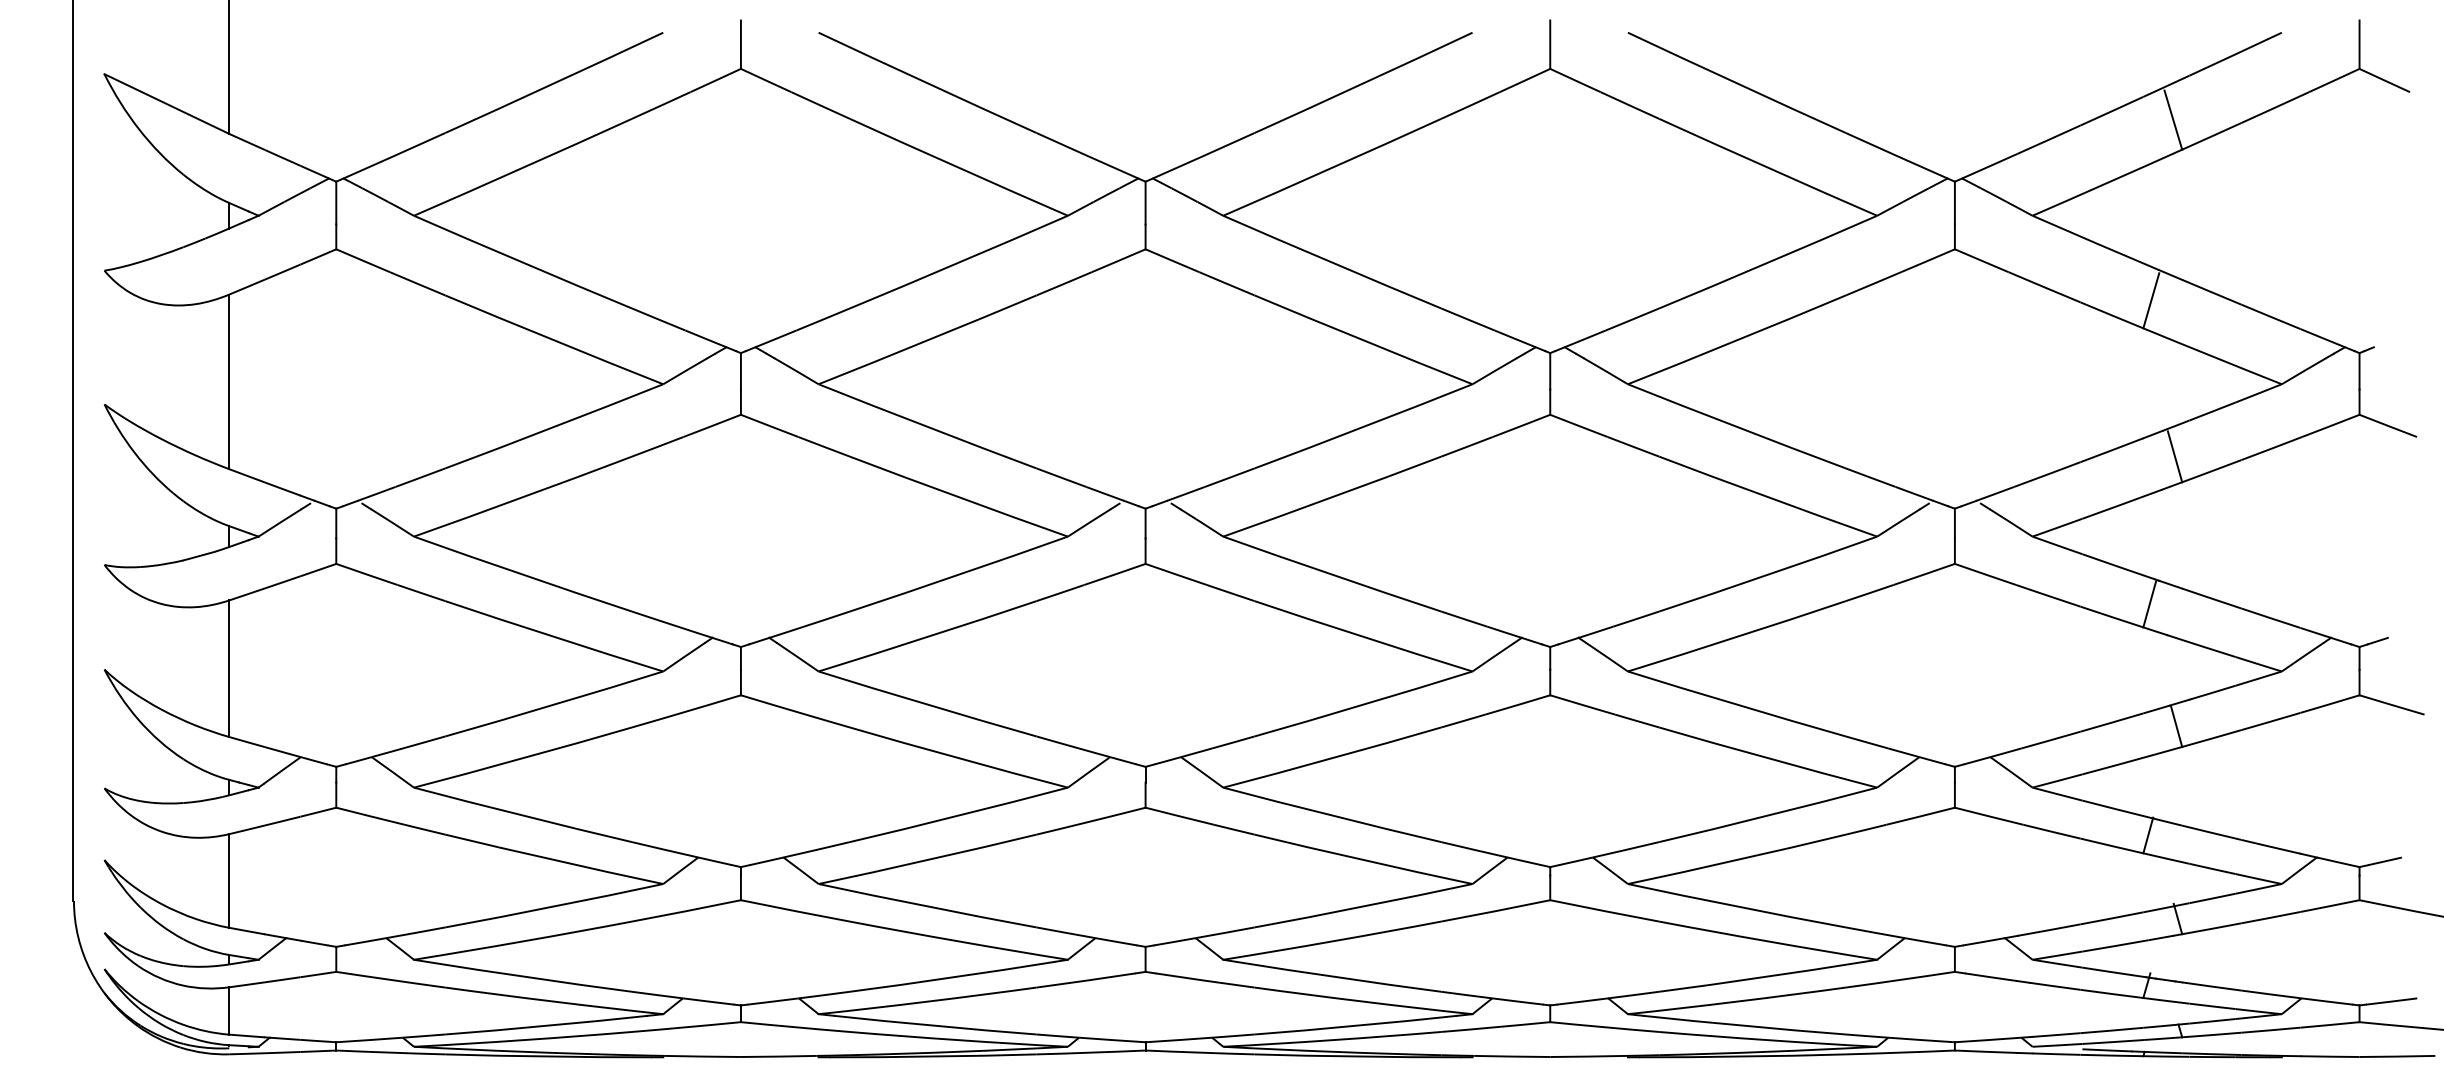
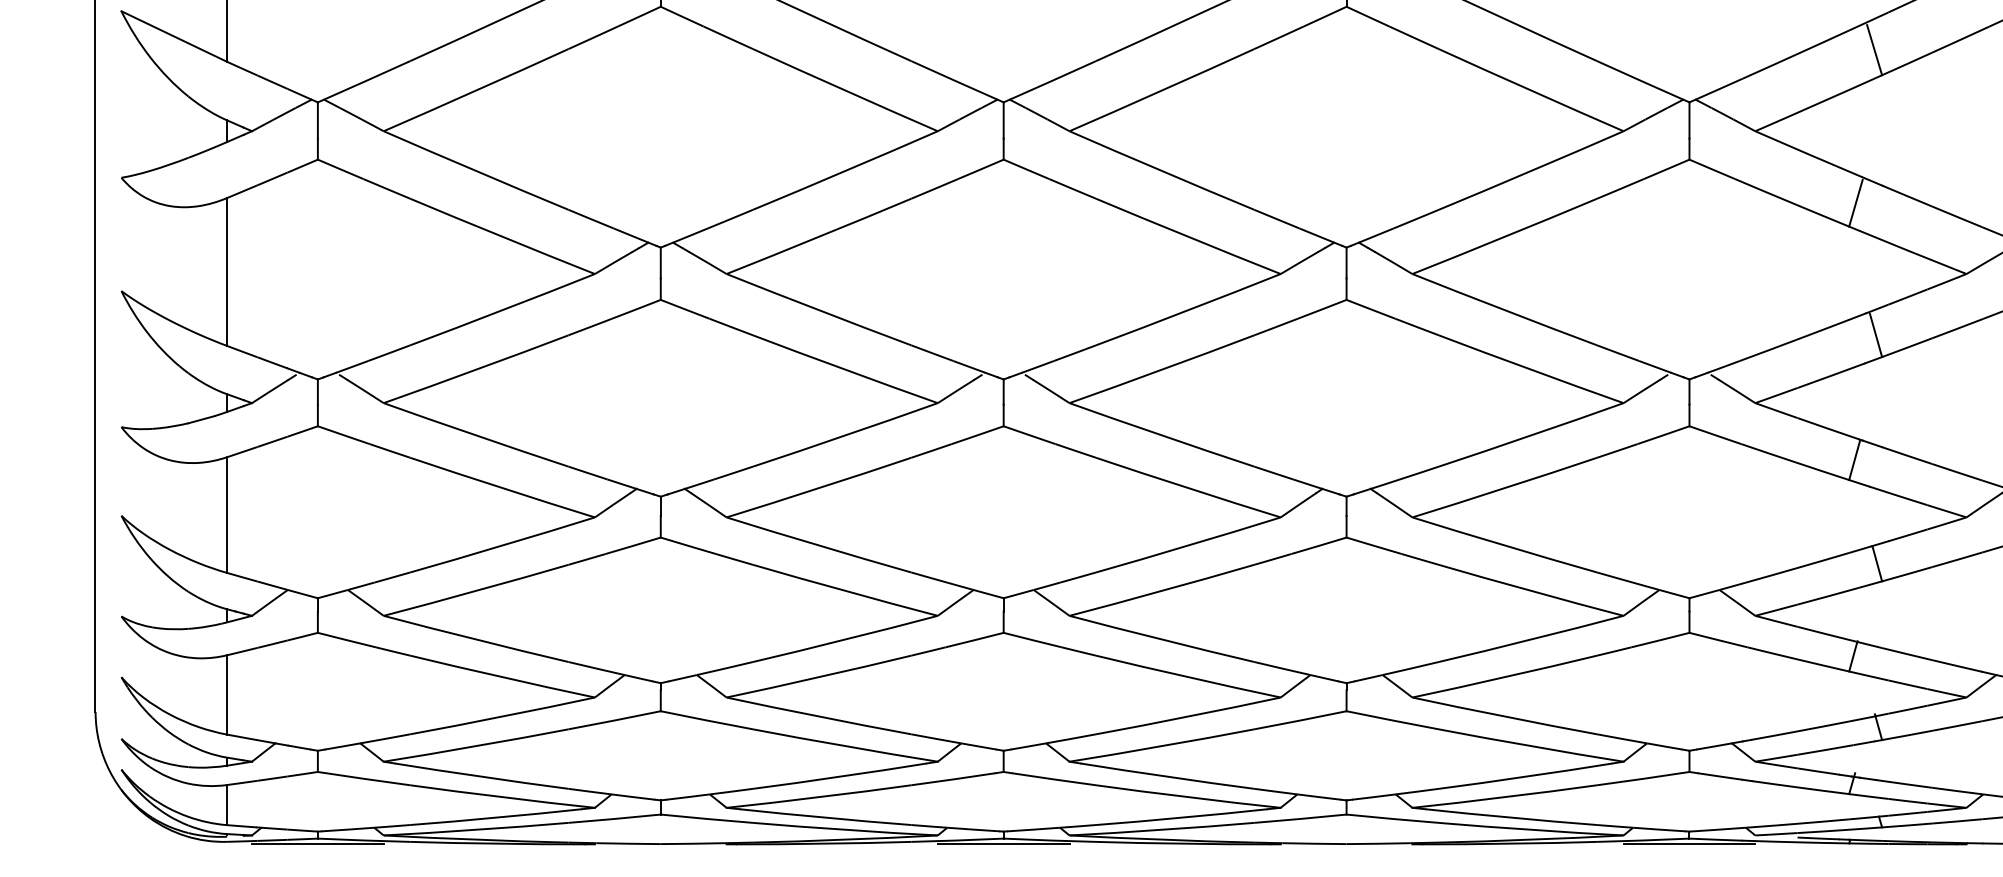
line: (335, 1057) -> (317, 844), added
line: (1145, 1057) -> (1003, 844), added
line: (1954, 1057) -> (1689, 844), added

